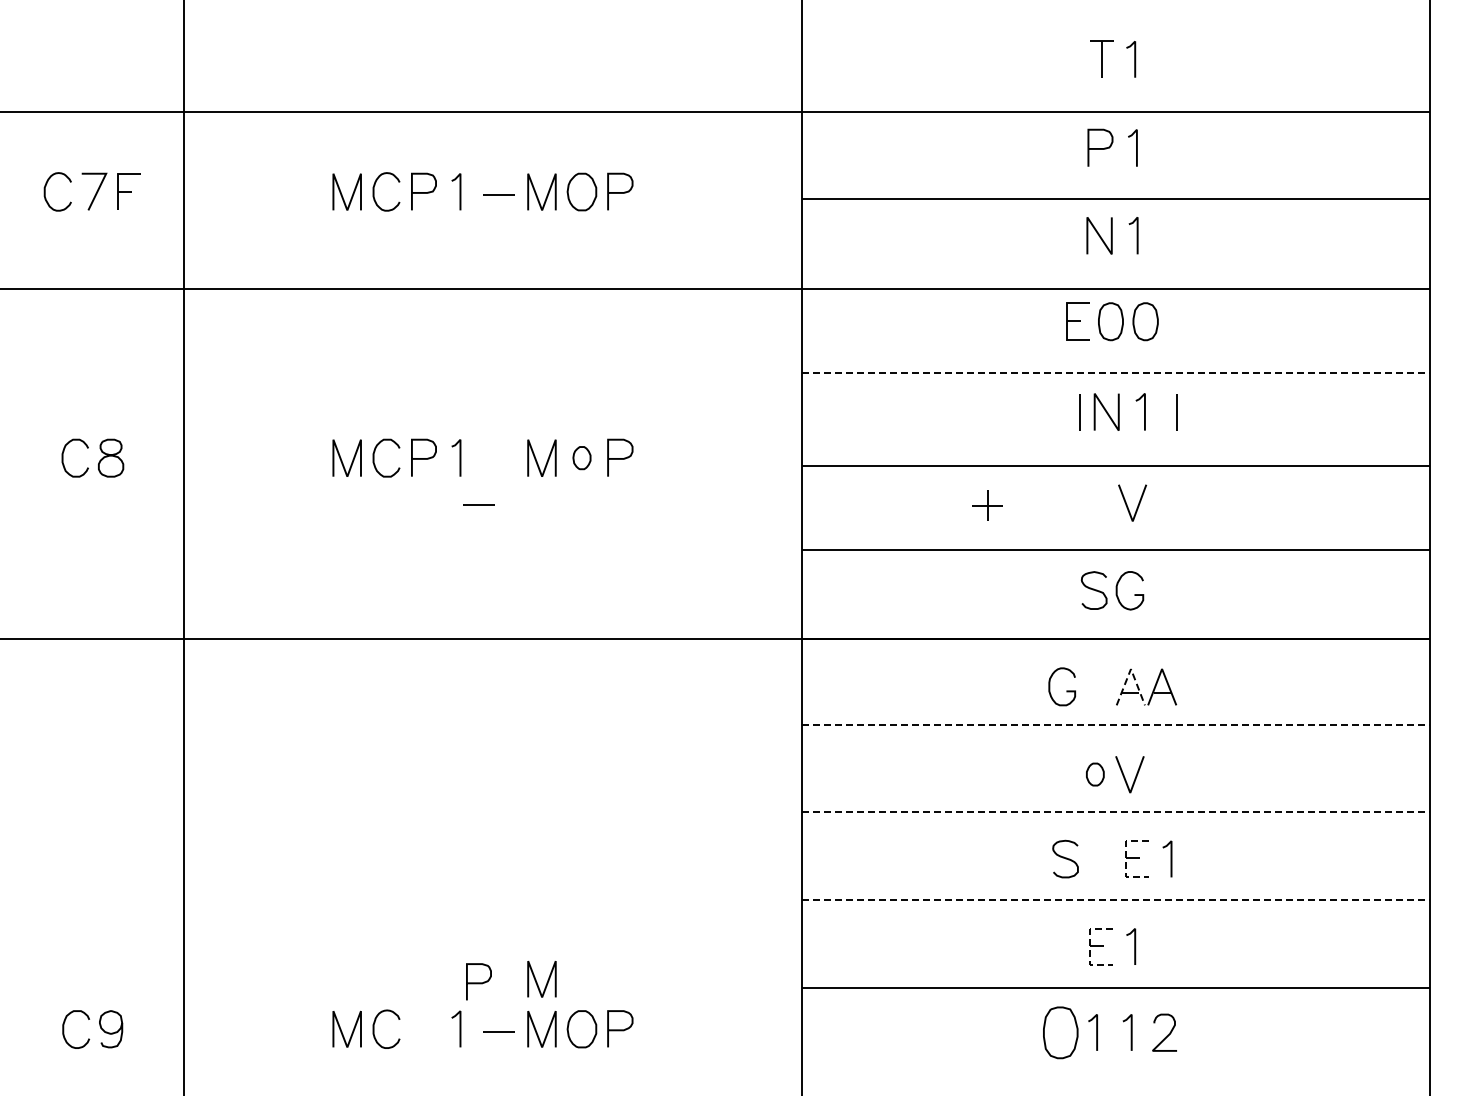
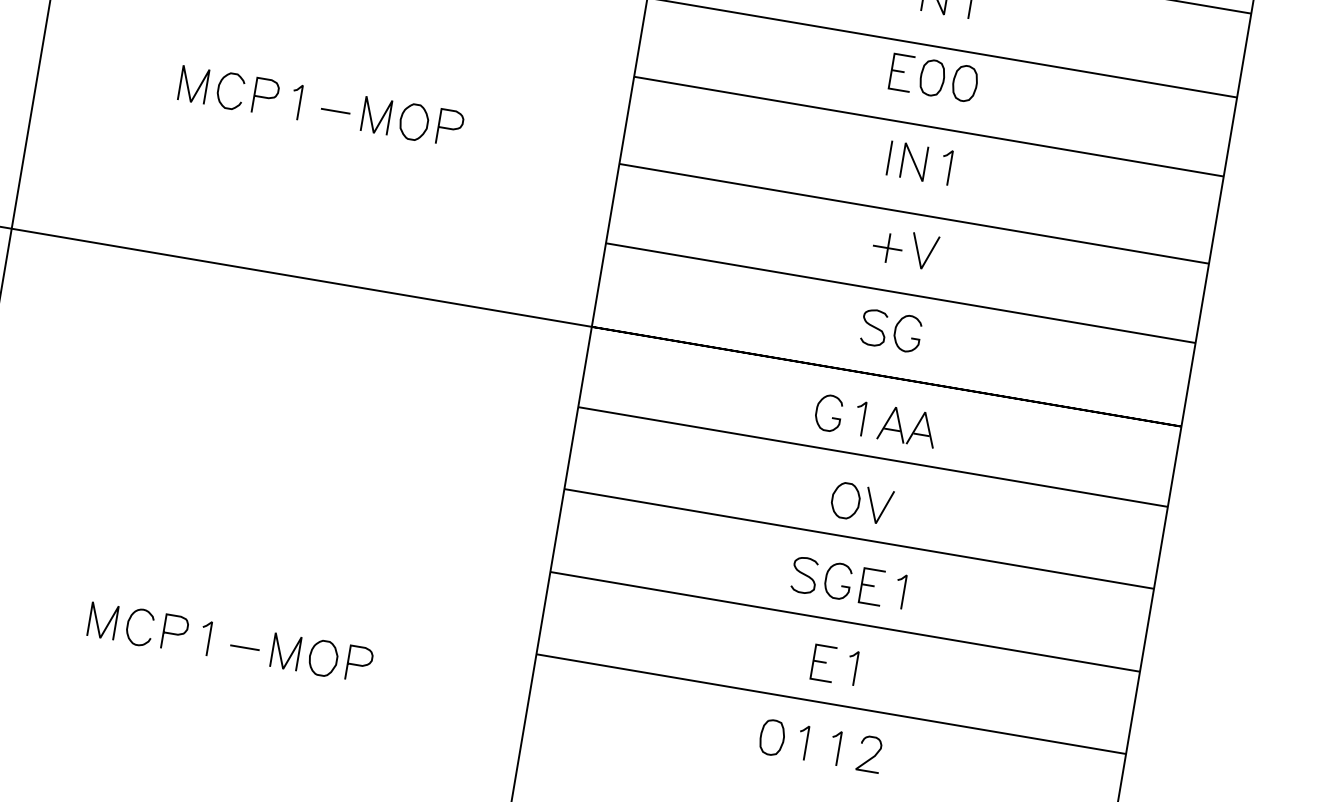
line: (1115, 372) -> (928, 126), dashed -> solid
line: (1176, 412) -> (979, 173), removed
part: (581, 457) -> (413, 121), size x1.67
line: (478, 504) -> (335, 111), moved
part: (987, 505) -> (887, 247), moved
line: (1130, 669) -> (895, 407), dashed -> solid
line: (1098, 686) -> (862, 418), added
line: (1115, 724) -> (872, 456), dashed -> solid
part: (1095, 774) -> (846, 500), size x1.67
line: (1115, 811) -> (858, 538), dashed -> solid
line: (1126, 859) -> (861, 585), dashed -> solid
curve: (1106, 862) -> (842, 585), added
line: (1115, 900) -> (844, 622), dashed -> solid
line: (1089, 947) -> (812, 662), dashed -> solid
line: (536, 979) -> (288, 604), removed
curve: (478, 982) -> (174, 633), moved
part: (1060, 1032) -> (772, 737), size x0.71

